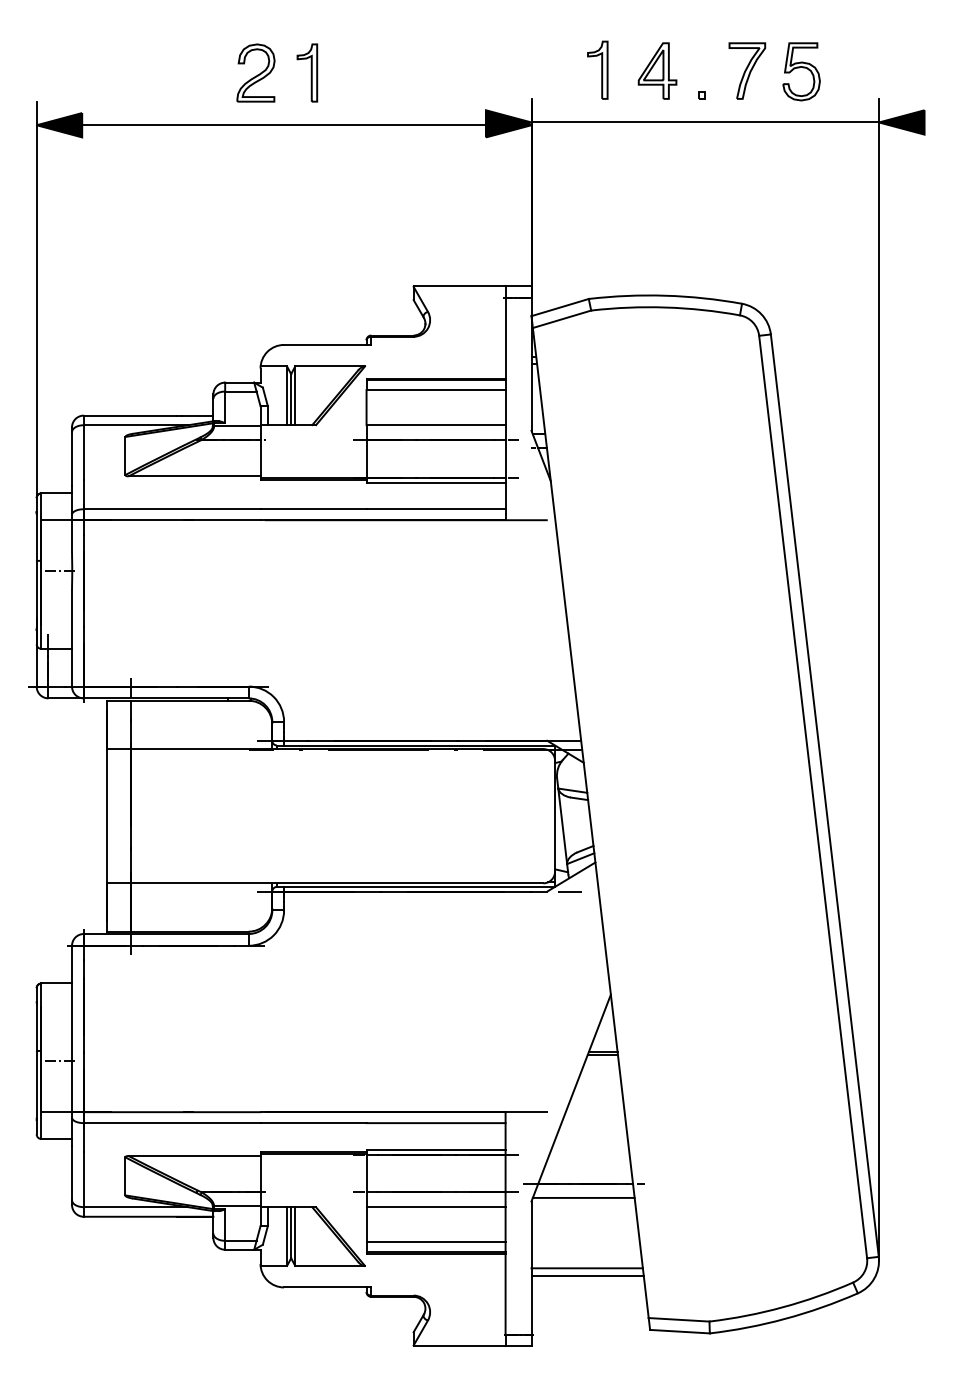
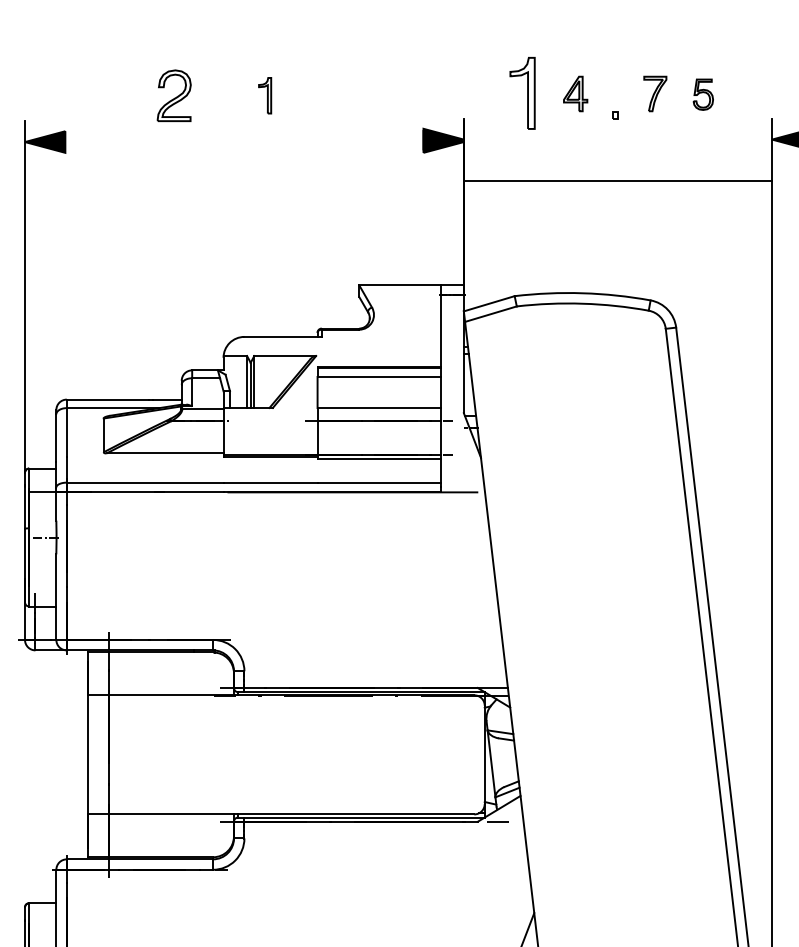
part: (597, 69) -> (522, 92), size x1.4
part: (657, 70) -> (575, 93), size x0.7
part: (747, 70) -> (655, 93), size x0.7
part: (801, 71) -> (703, 94), size x0.6
part: (255, 72) -> (173, 95), moved
part: (307, 72) -> (265, 95), size x0.7
line: (705, 122) -> (618, 181), moved
line: (283, 125) -> (243, 142), removed

